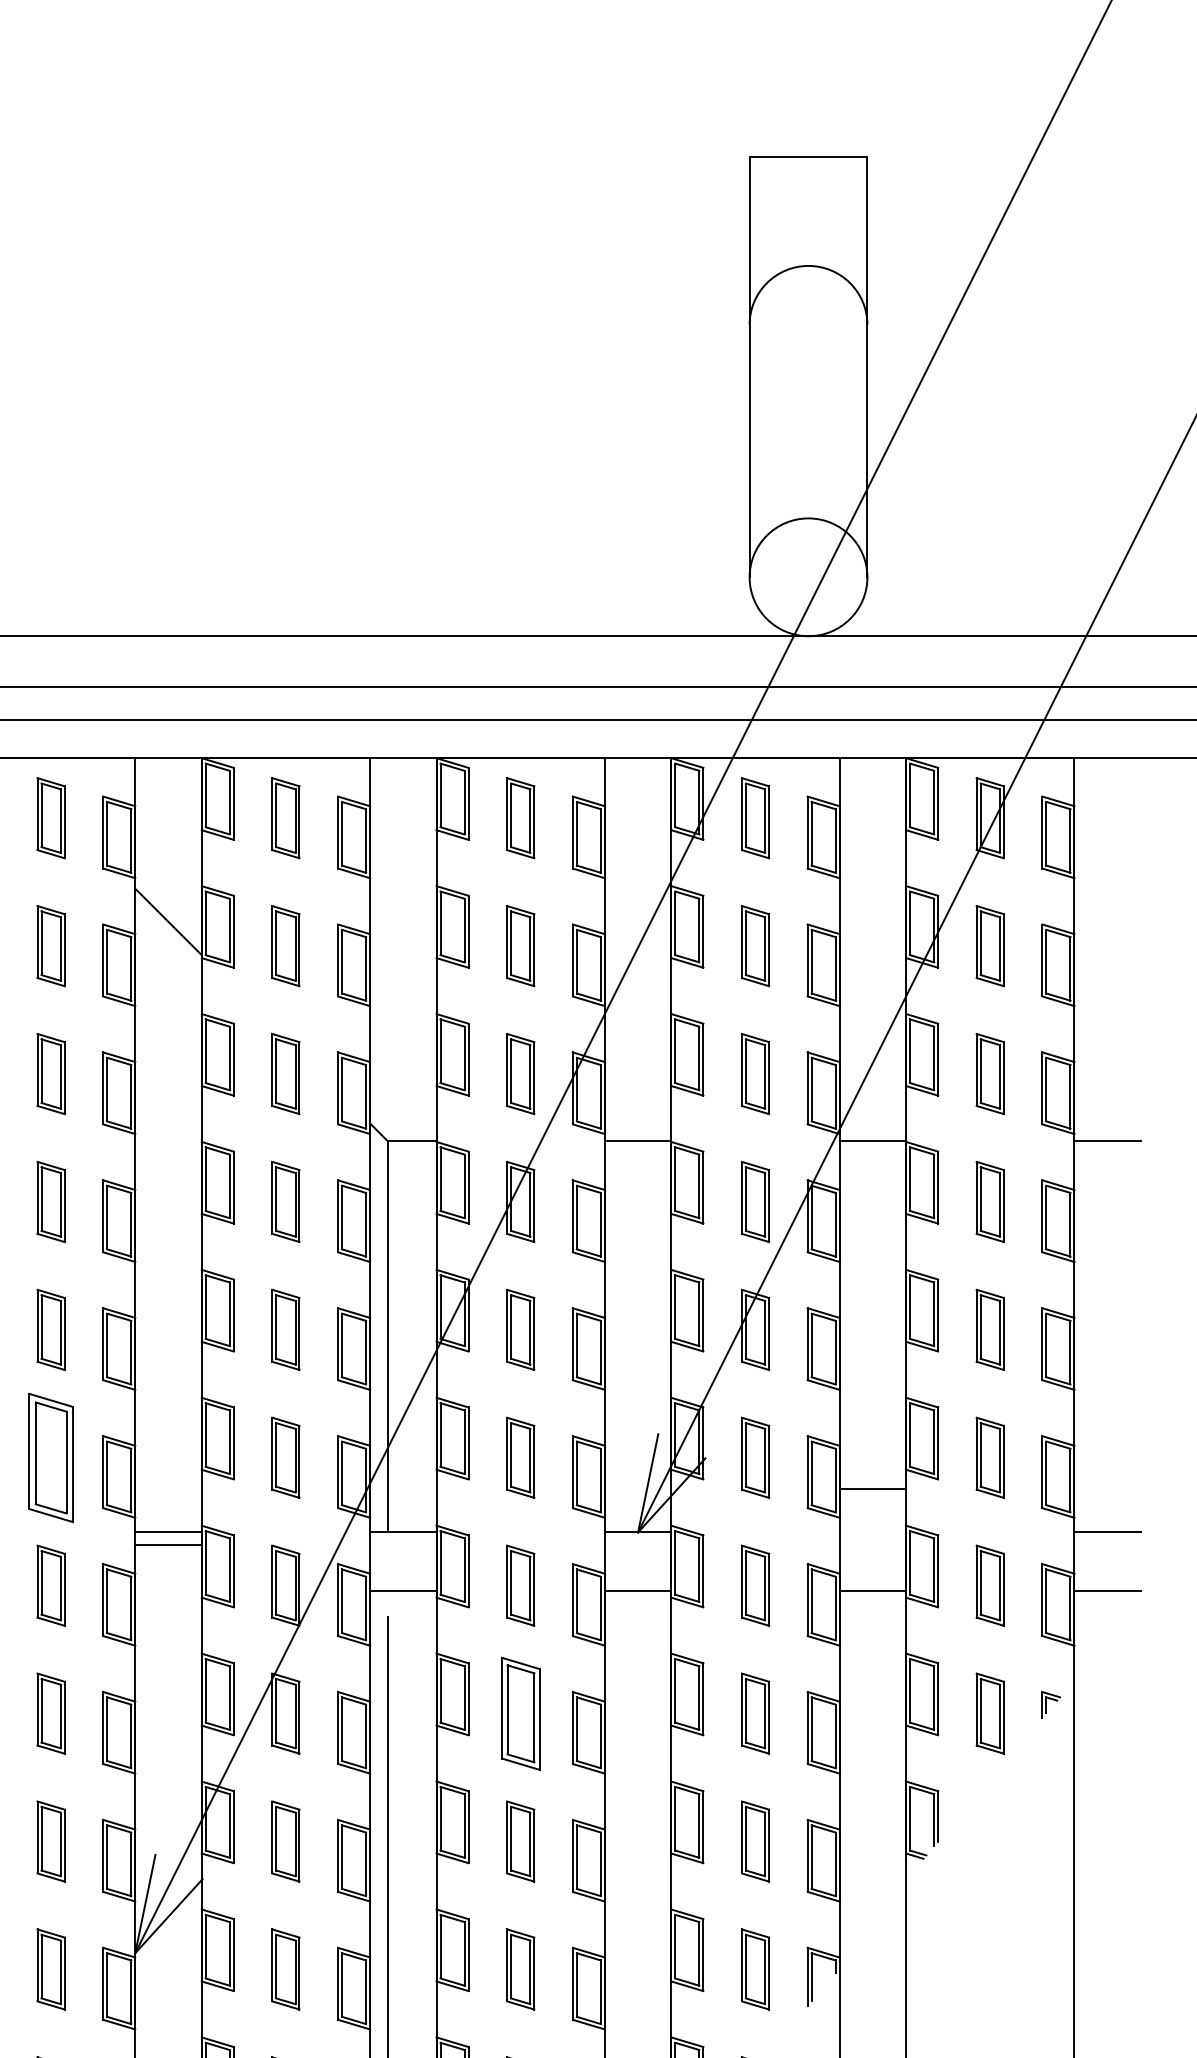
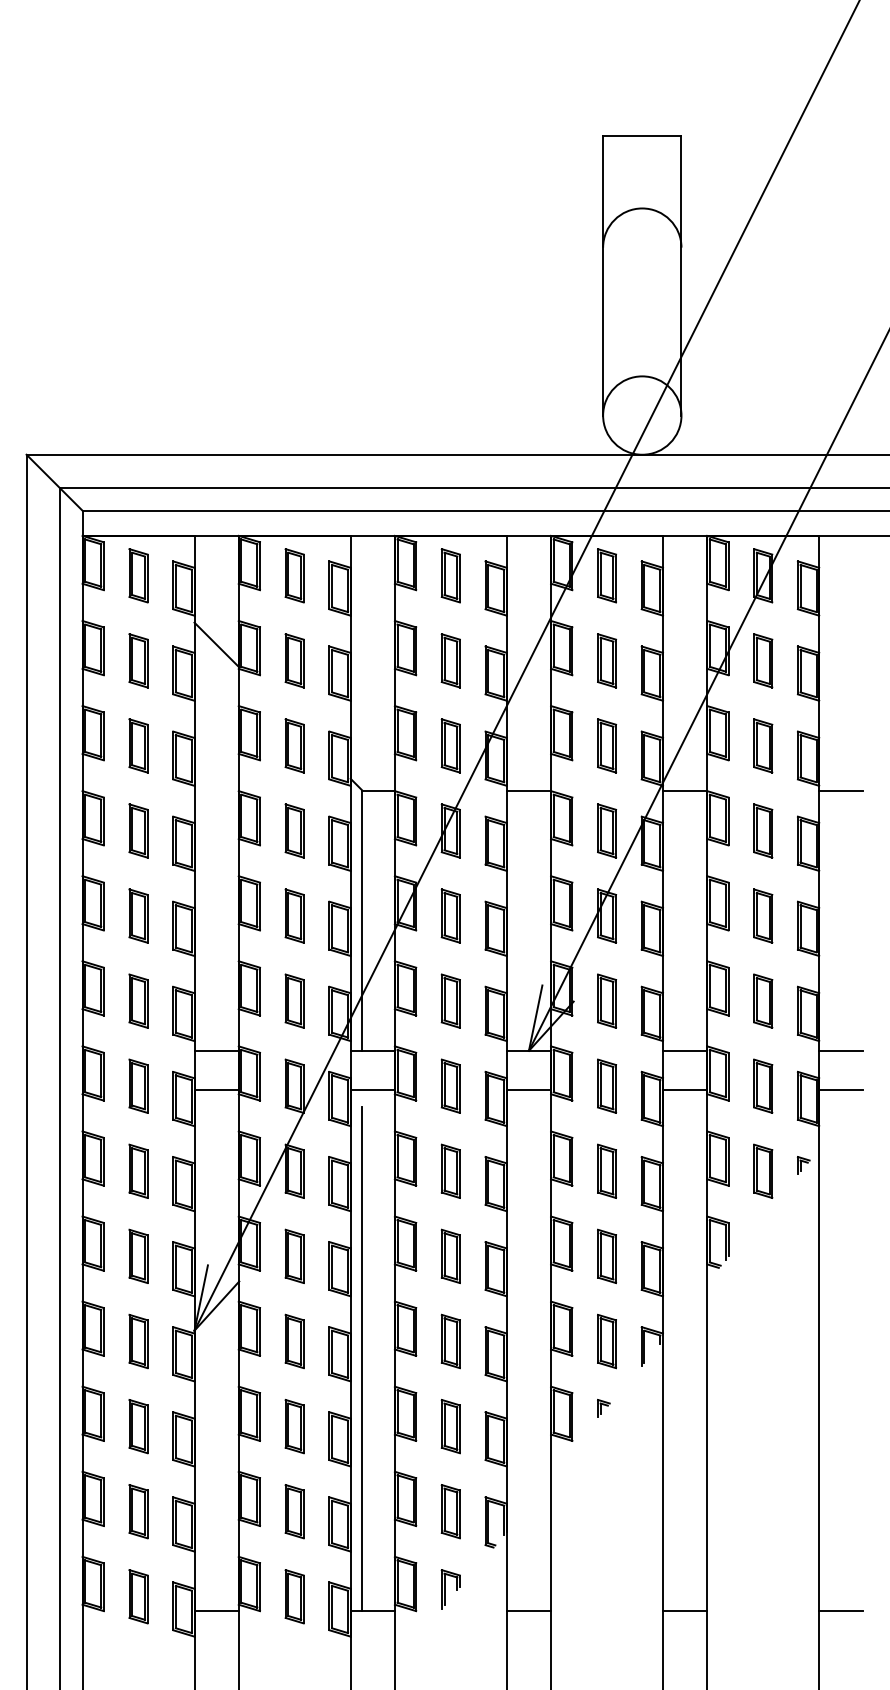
part: (51, 1456) -> (138, 1000), size x0.62
line: (871, 1488) -> (684, 1050), moved
line: (168, 1545) -> (216, 1090), moved
part: (520, 1712) -> (450, 1170), size x0.71

